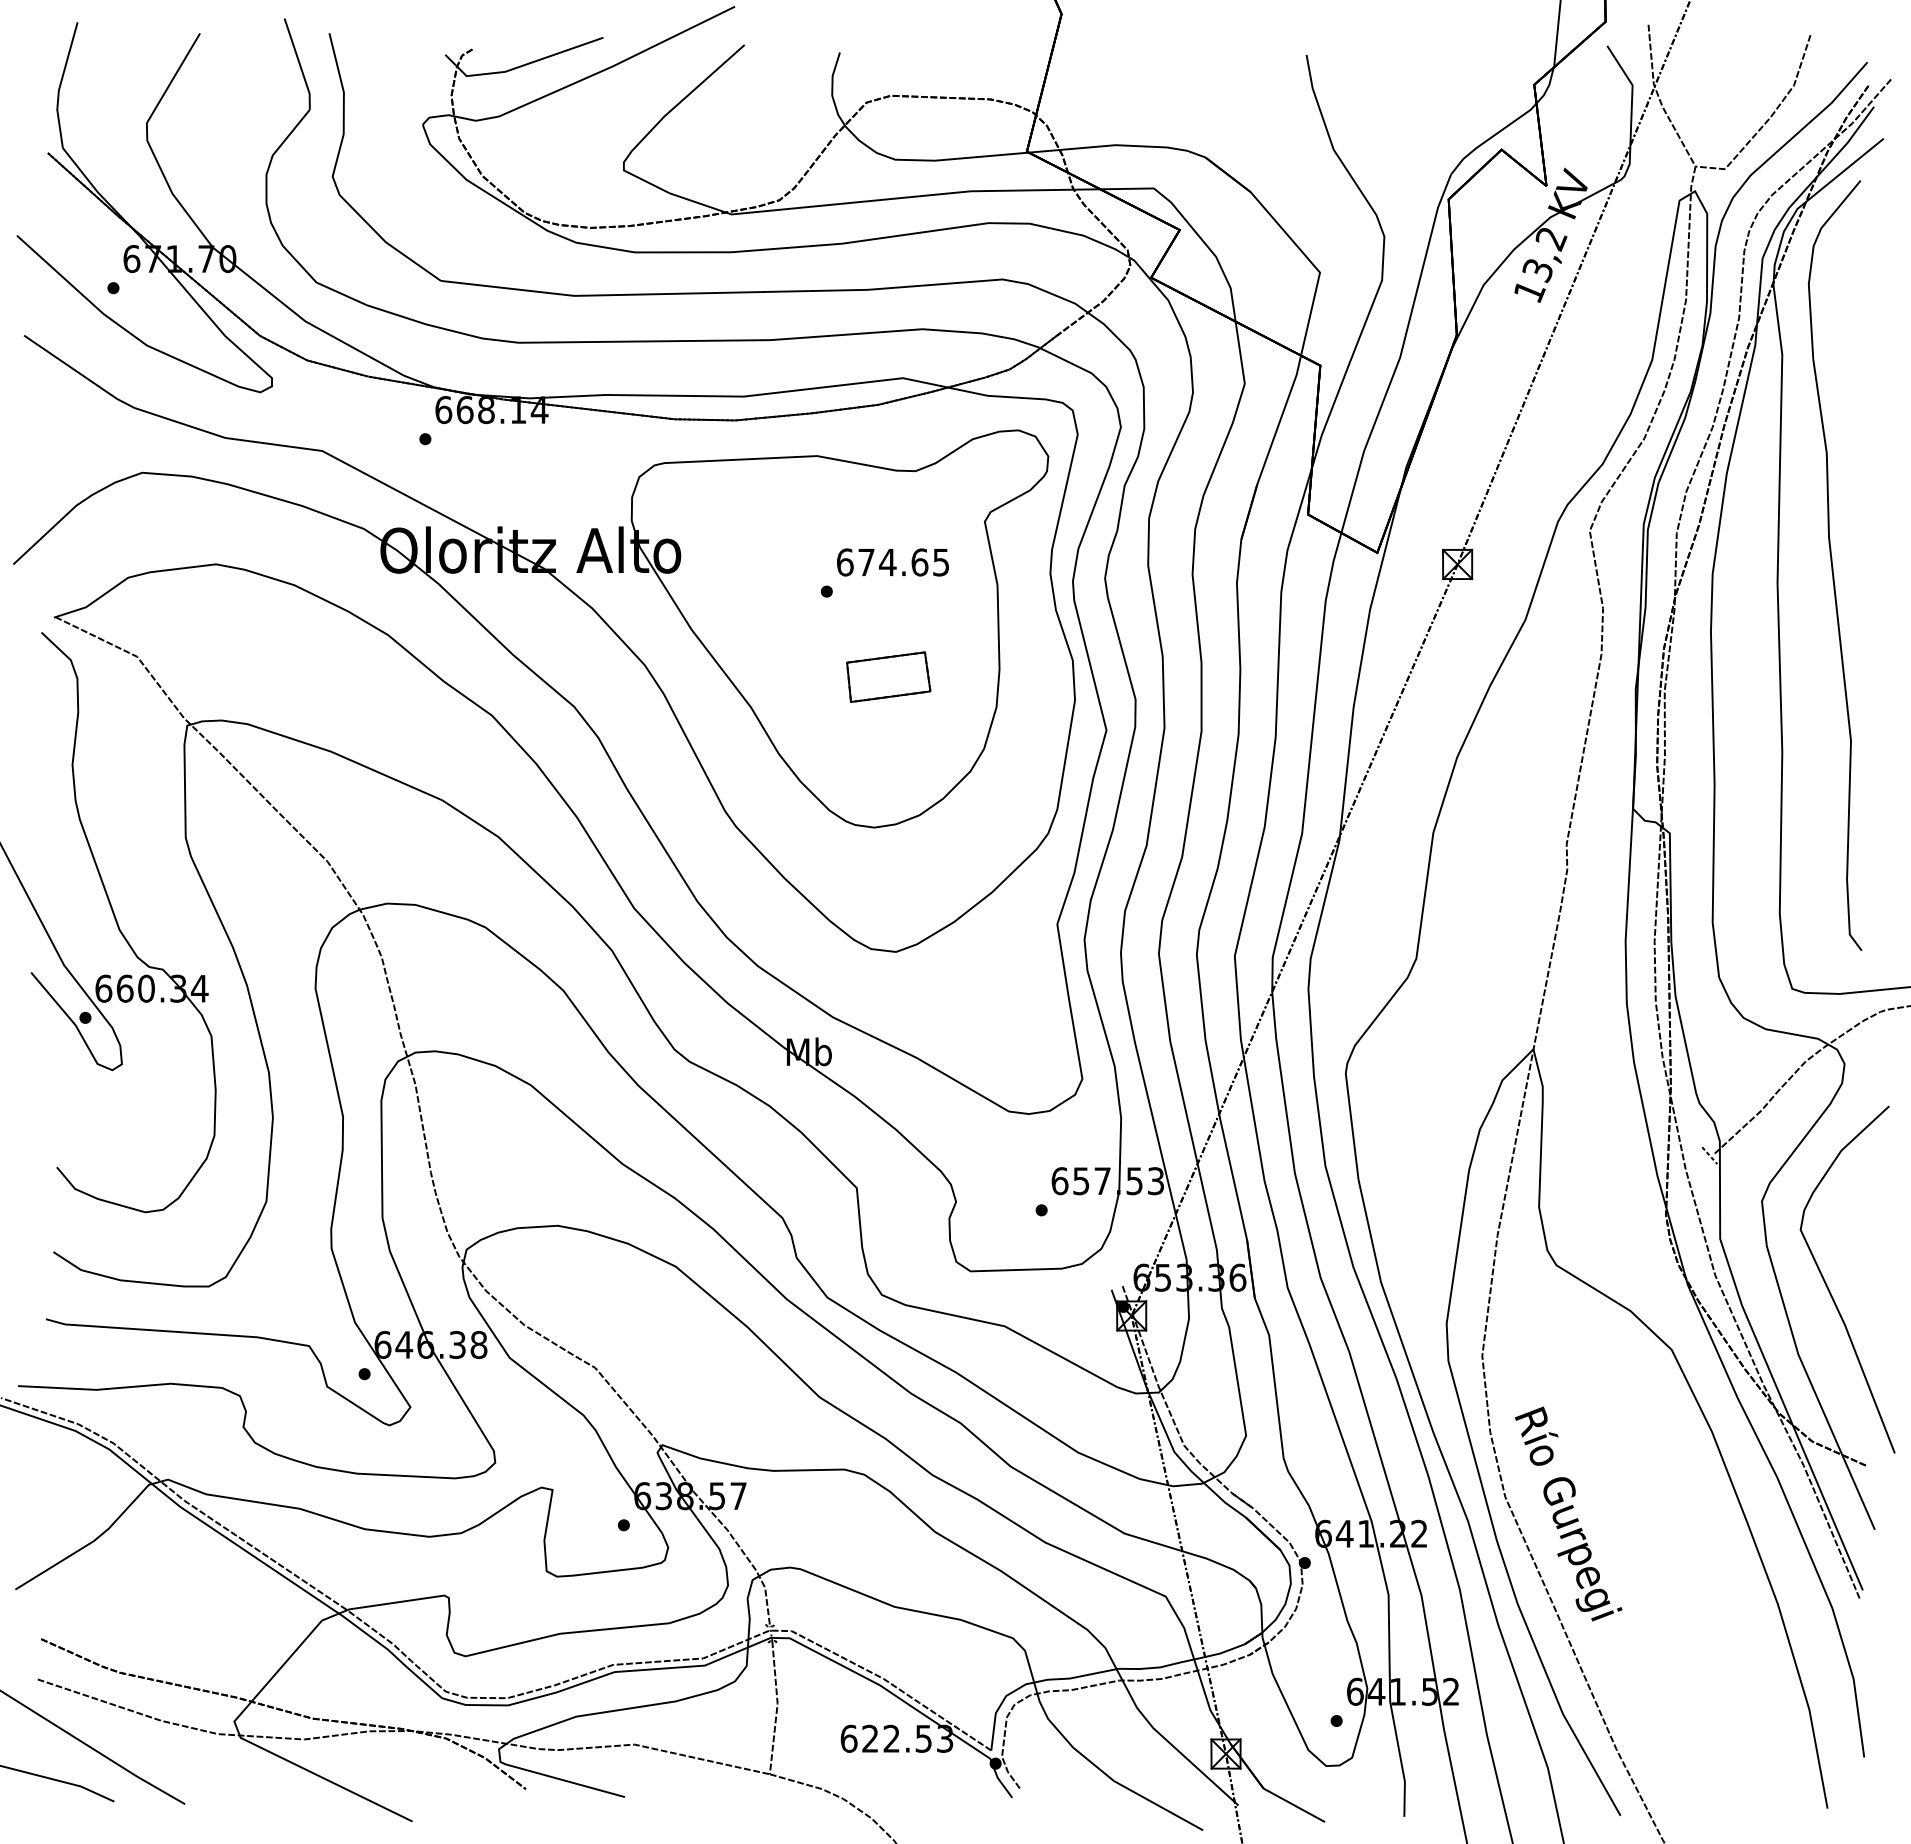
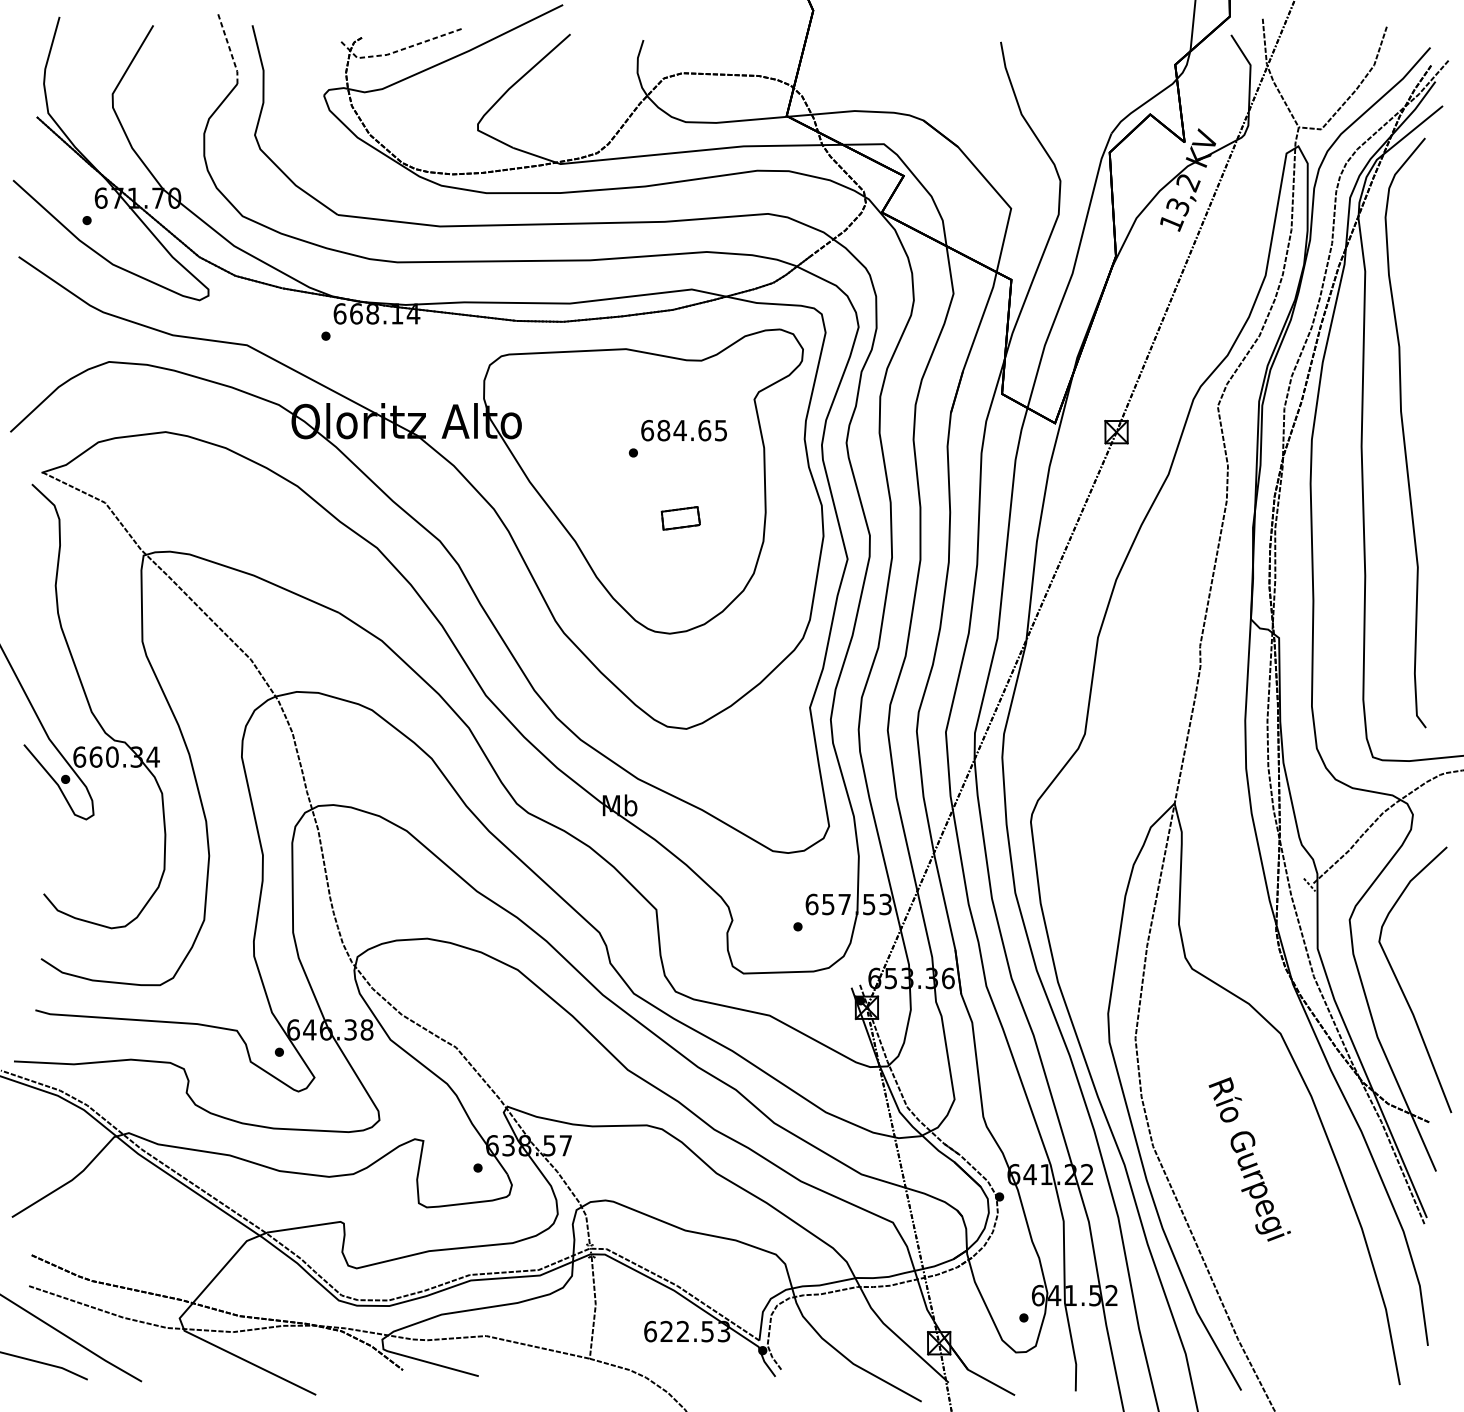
line: (299, 63) -> (229, 48), solid -> dashed
line: (521, 66) -> (399, 50), solid -> dashed
text: (866, 562) -> (663, 430), 674.65 -> 684.65
part: (888, 676) -> (680, 517), size x0.6
text: (1568, 1513) -> (1249, 1159), moved

